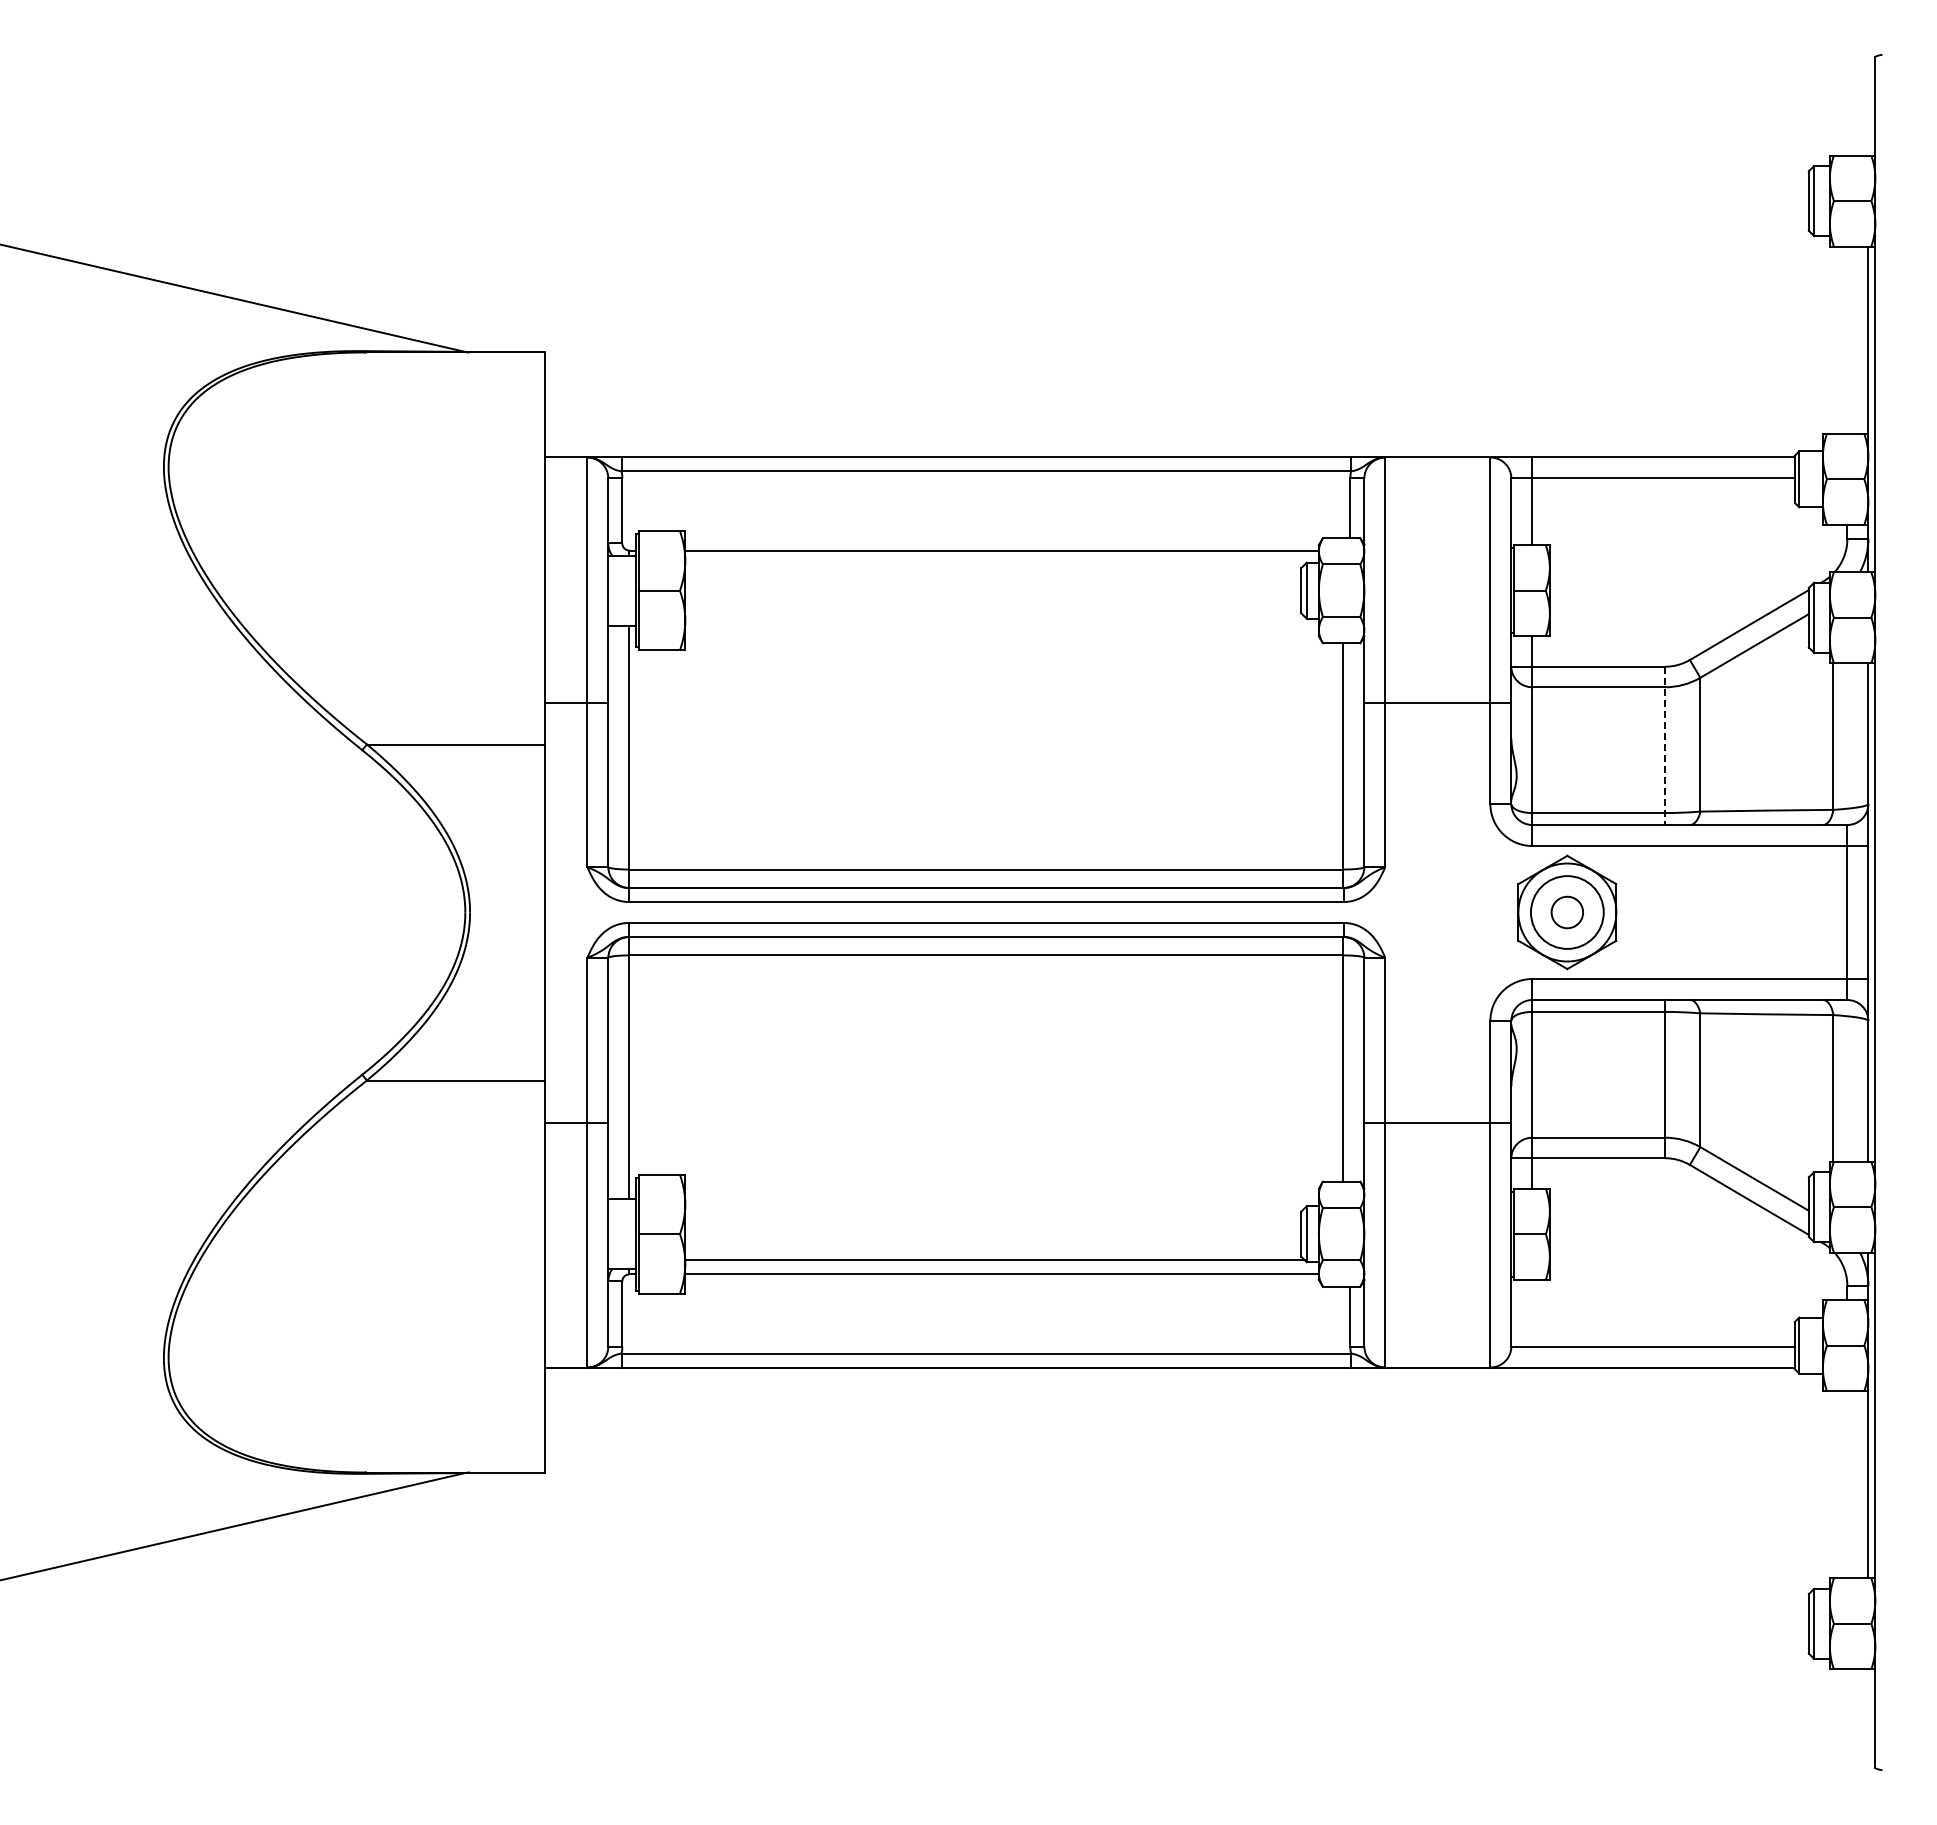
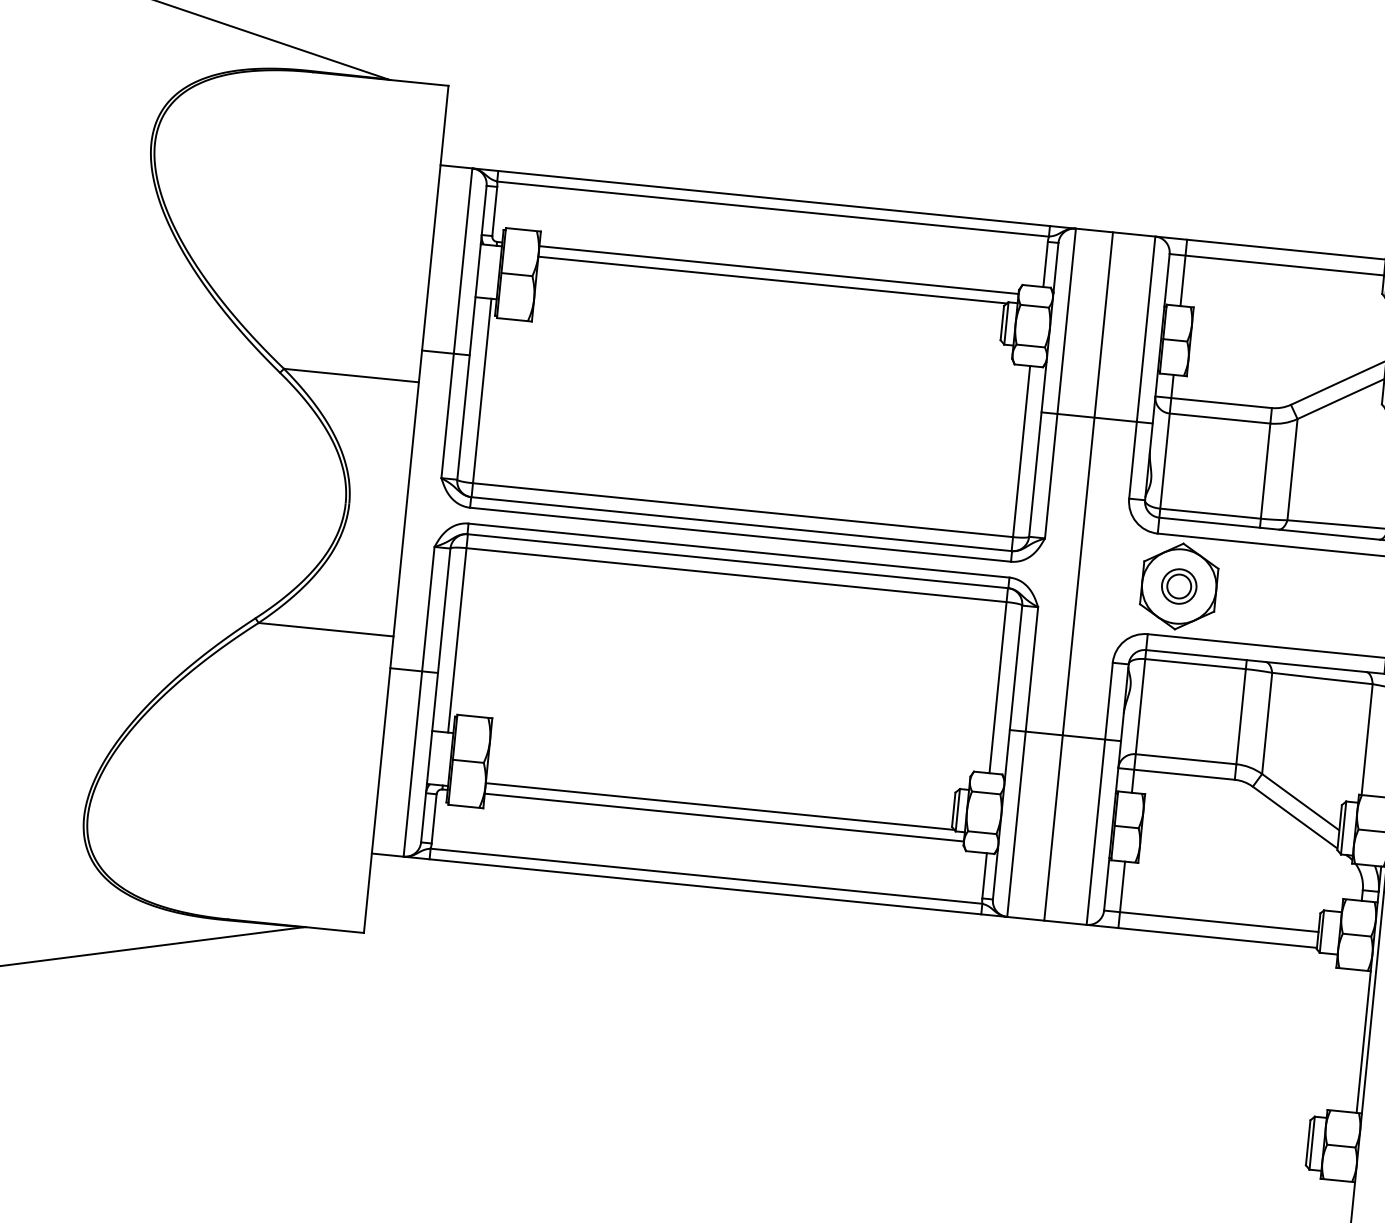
line: (995, 564) -> (772, 280), added
line: (1665, 746) -> (1265, 468), dashed -> solid
line: (1434, 912) -> (1078, 576), added
circle: (1567, 912) -> (1179, 586), size x0.62
line: (1532, 1323) -> (1121, 894), added

